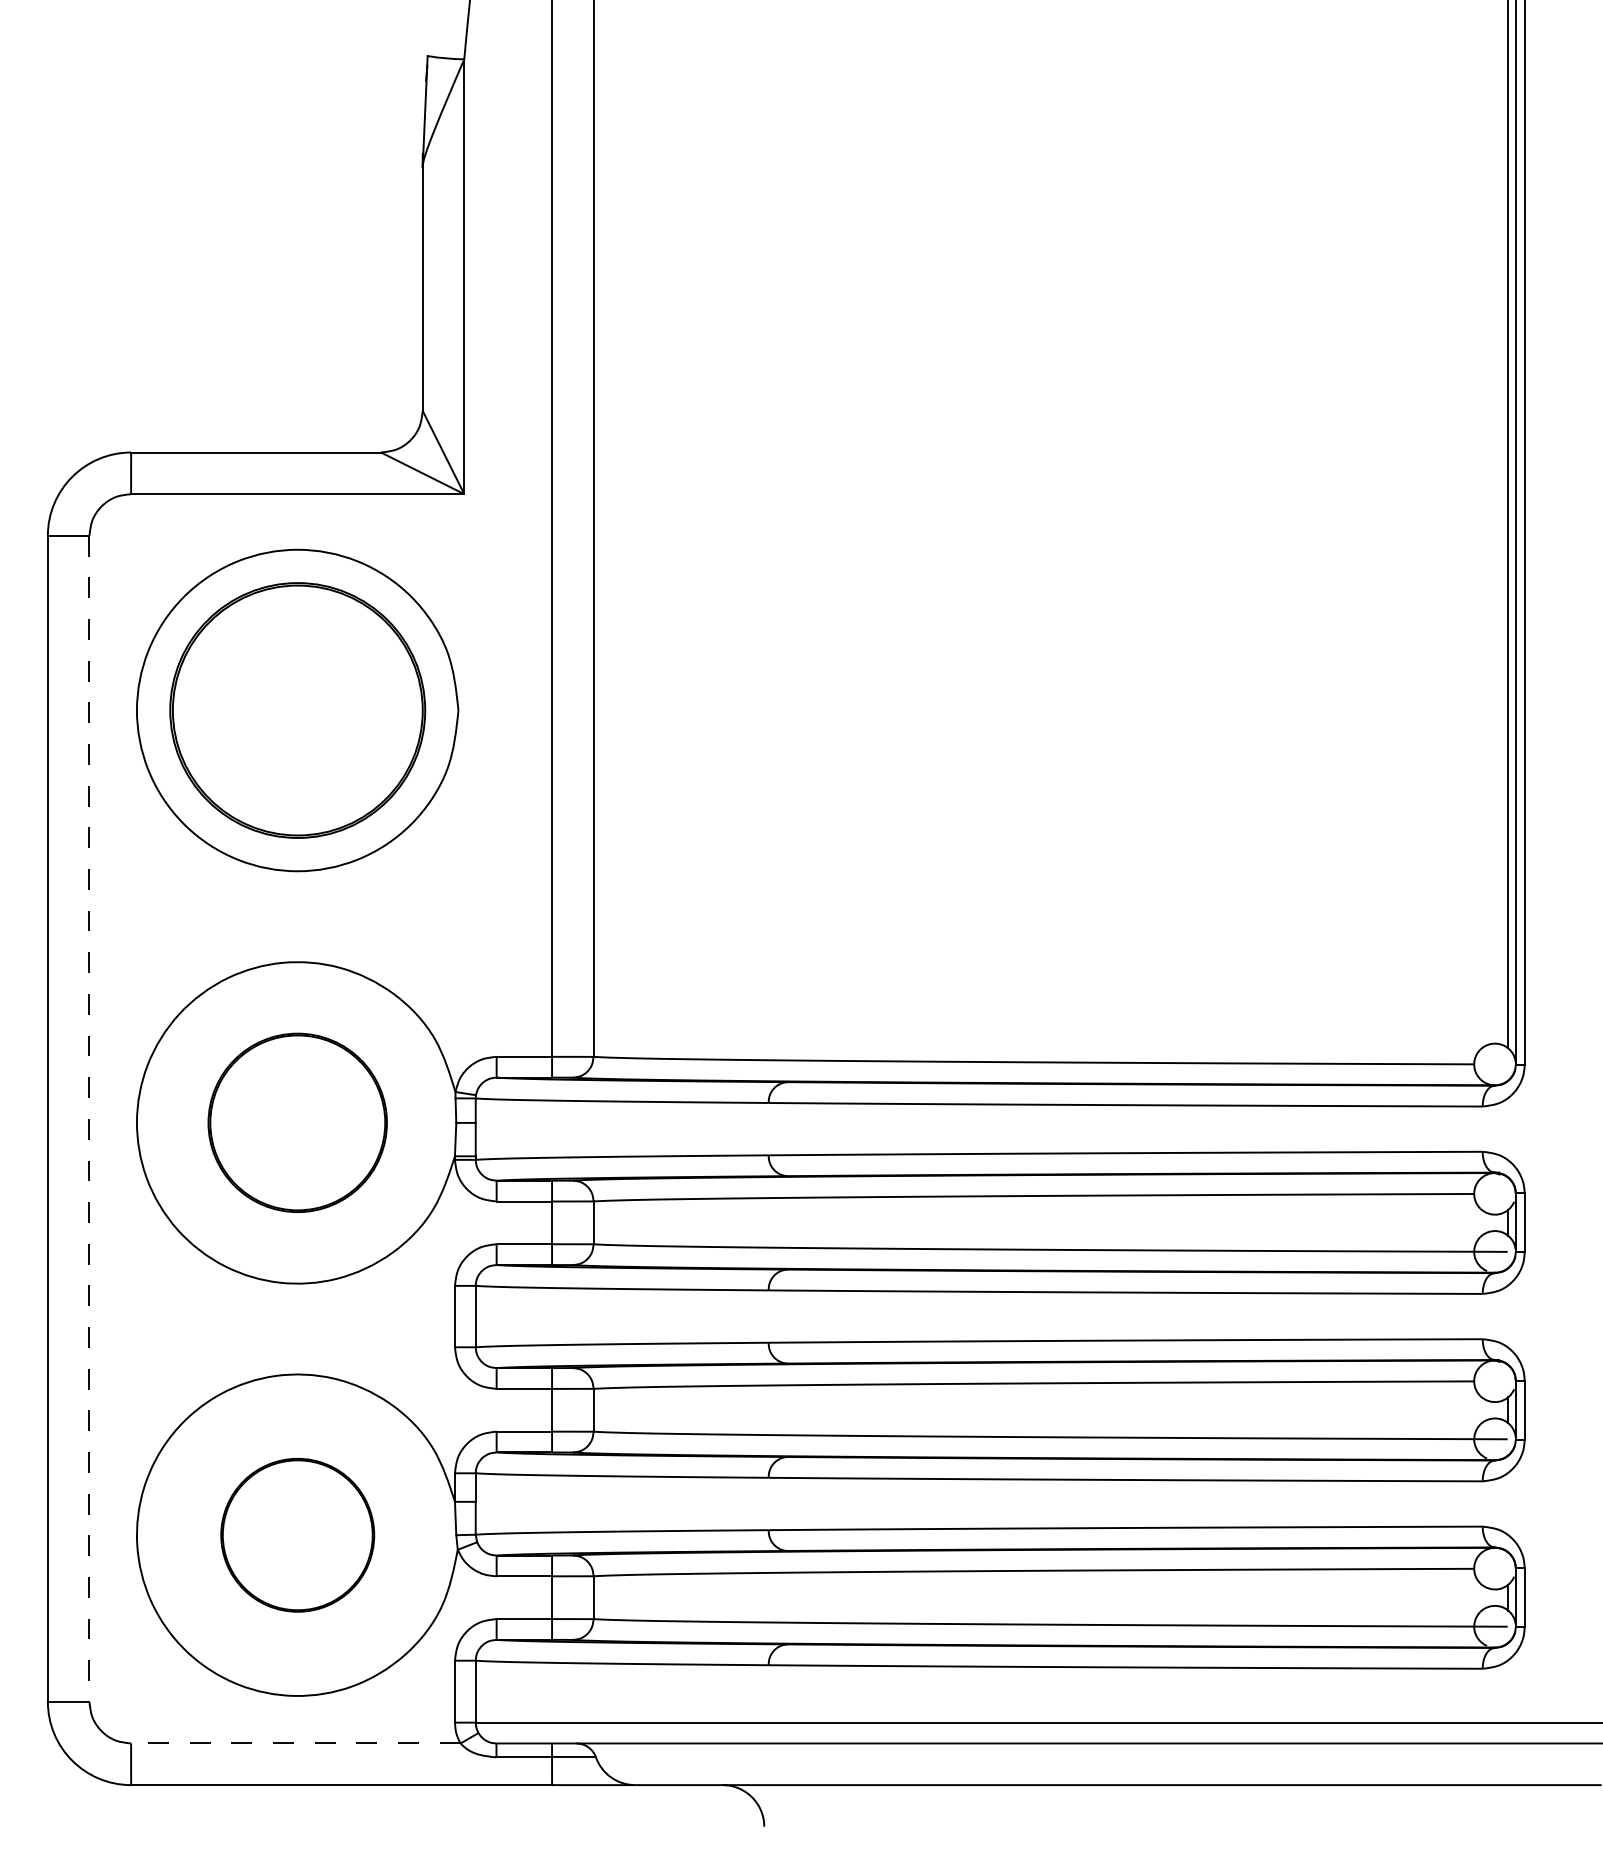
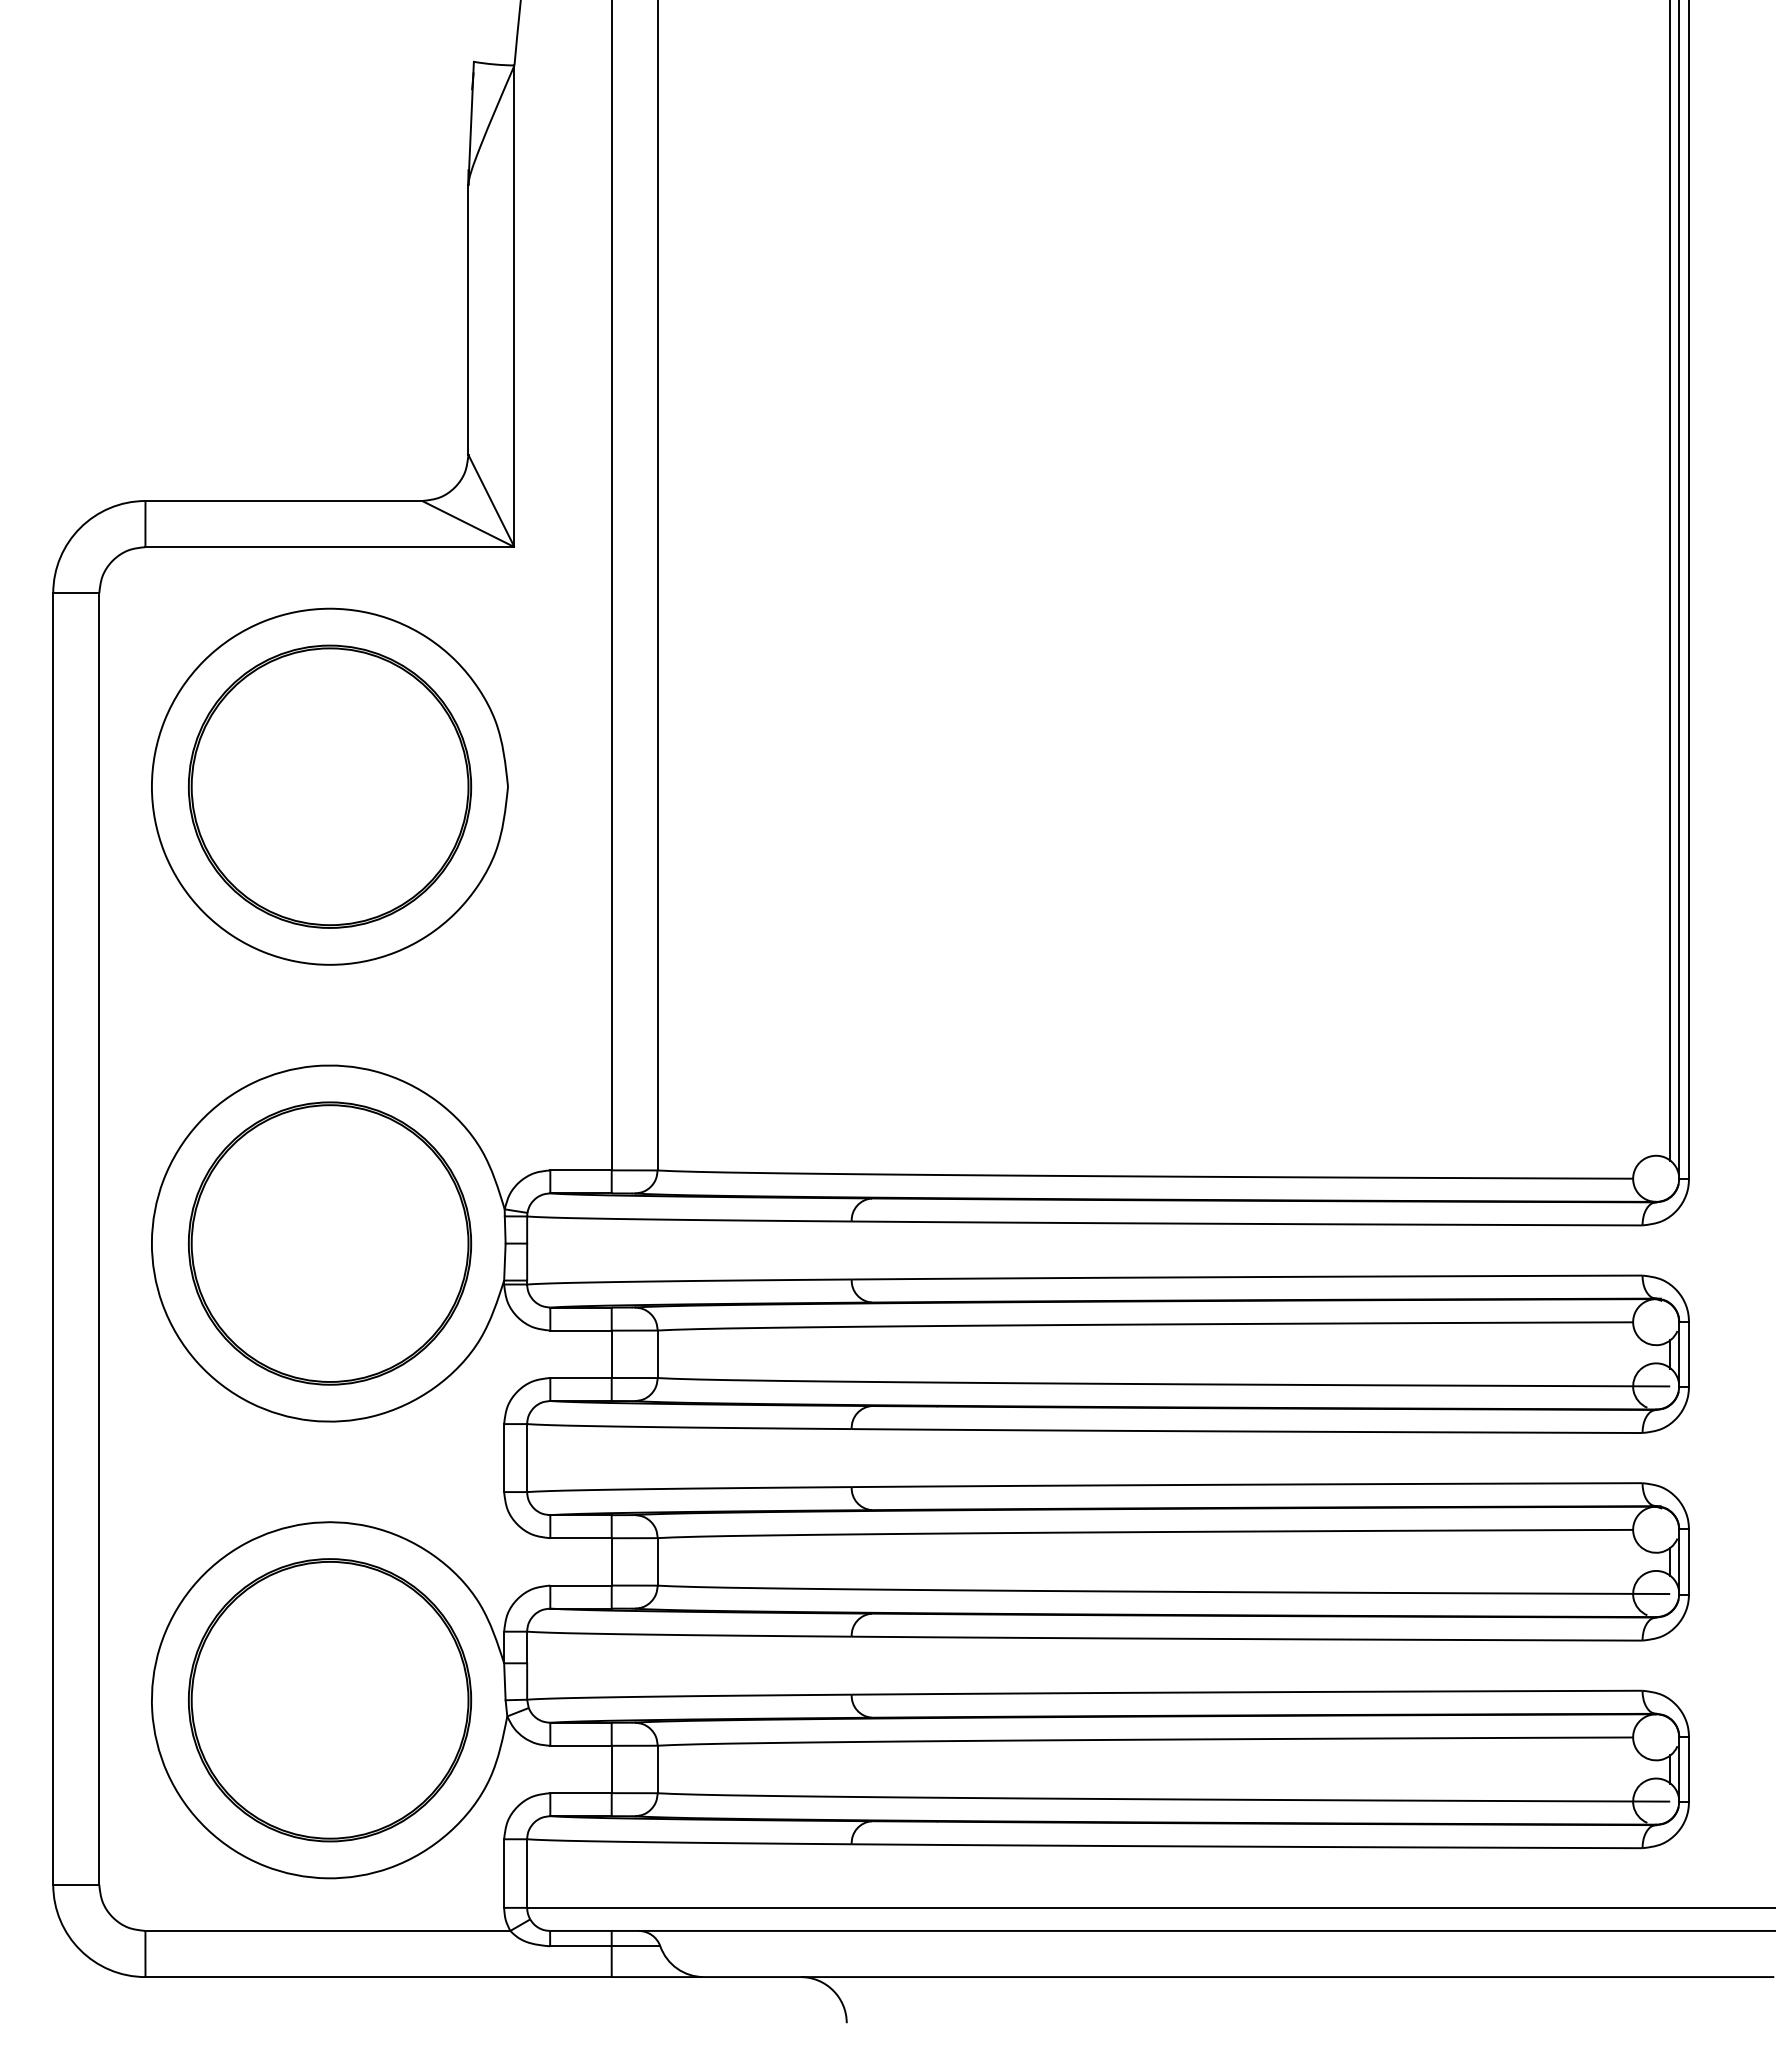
line: (89, 1119) -> (99, 1239), dashed -> solid
part: (297, 1122) -> (329, 1243), size x1.43
part: (297, 1535) -> (329, 1700), size x1.67
line: (295, 1743) -> (327, 1930), dashed -> solid

